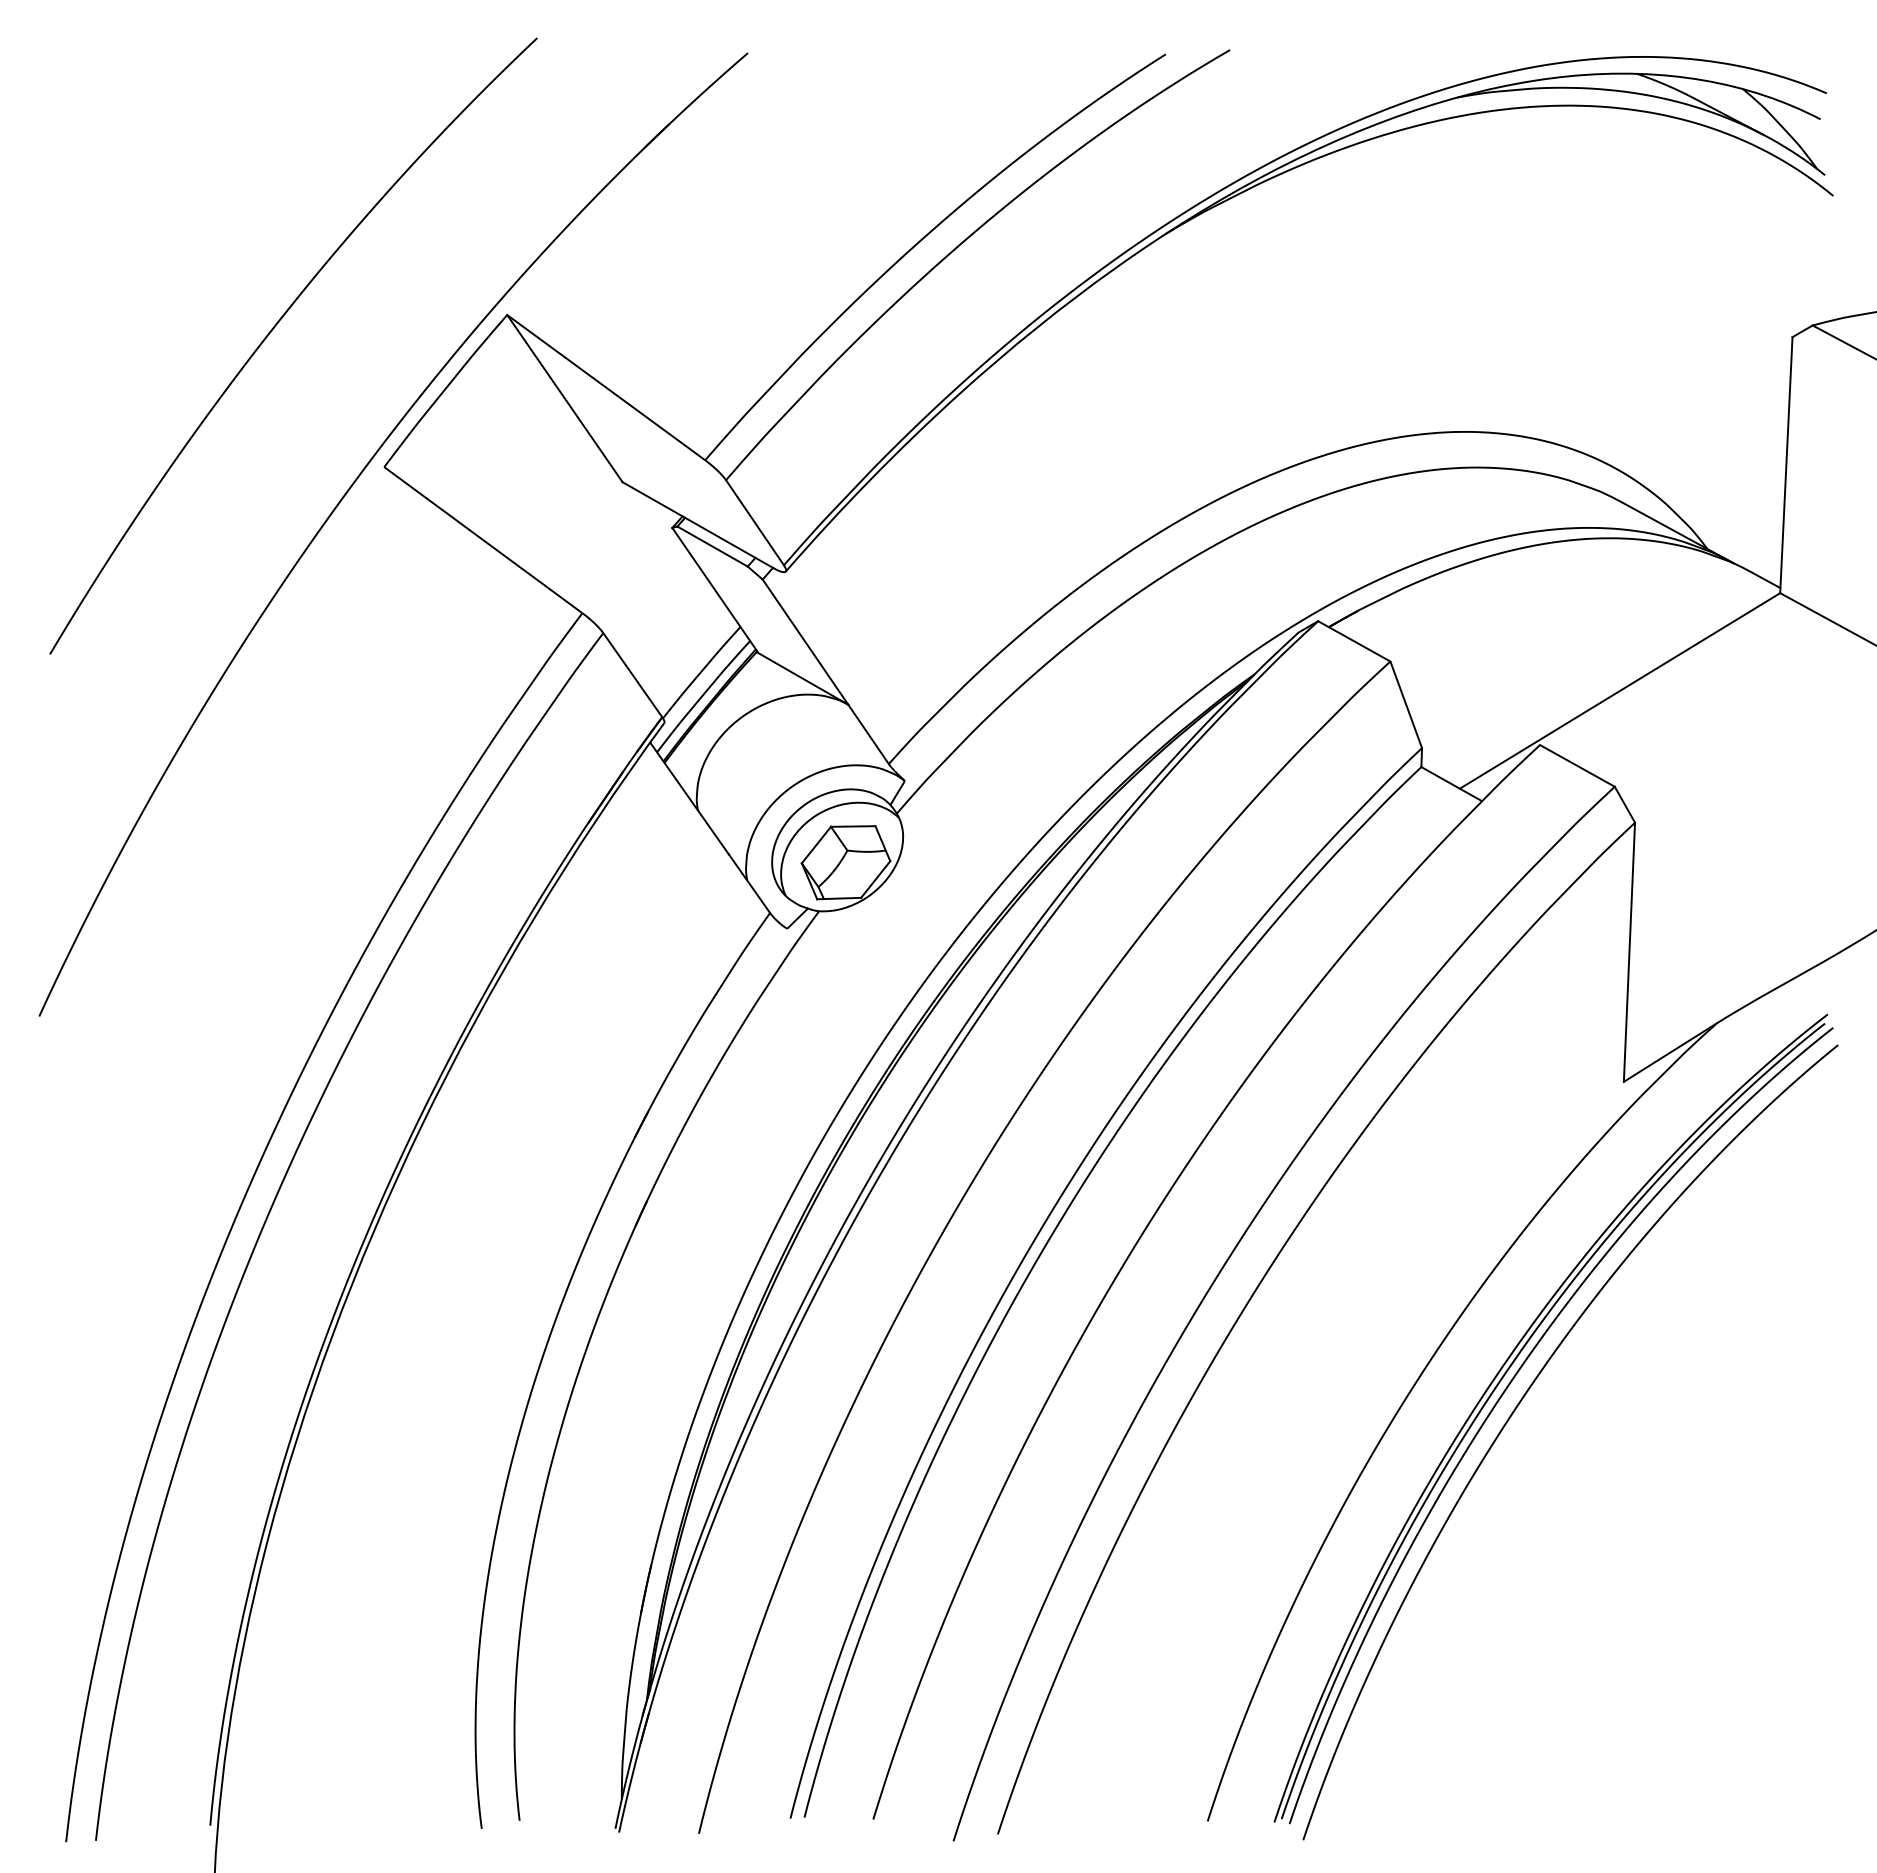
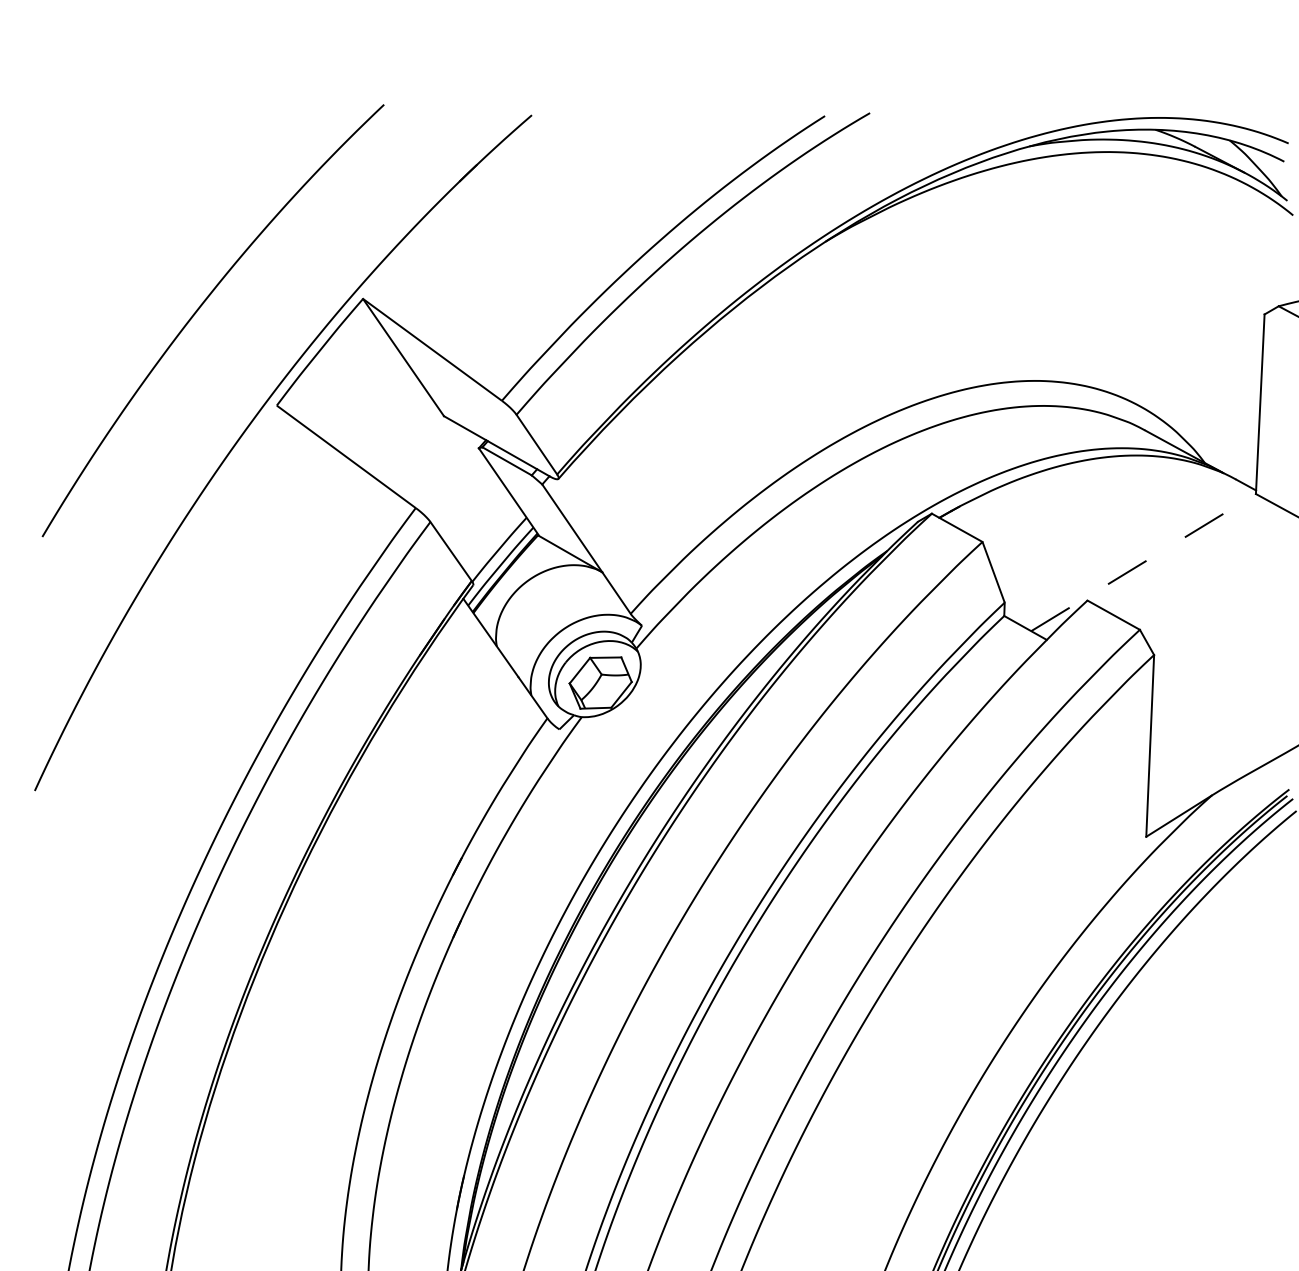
line: (1620, 690) -> (1143, 562), solid -> dashed

